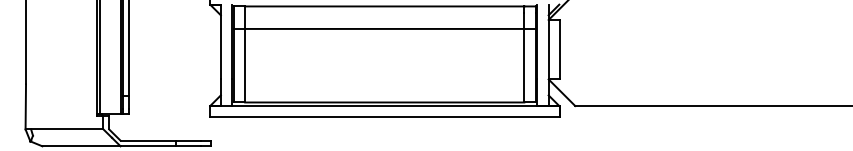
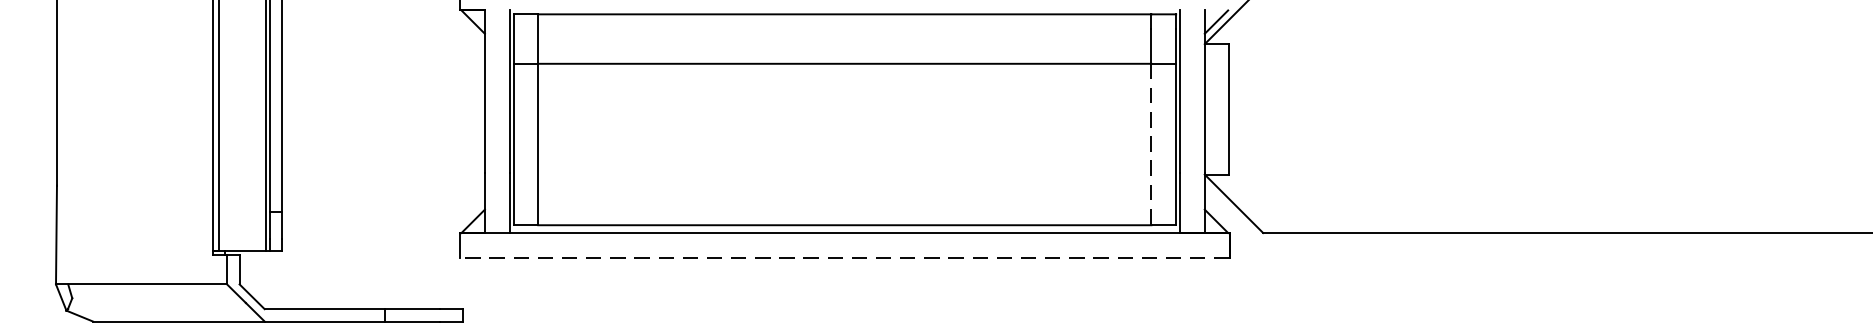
line: (524, 65) -> (1151, 144), solid -> dashed
line: (384, 117) -> (844, 258), solid -> dashed

